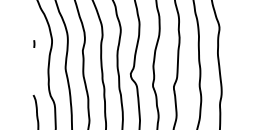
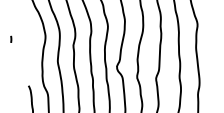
curve: (34, 43) -> (11, 38), moved

